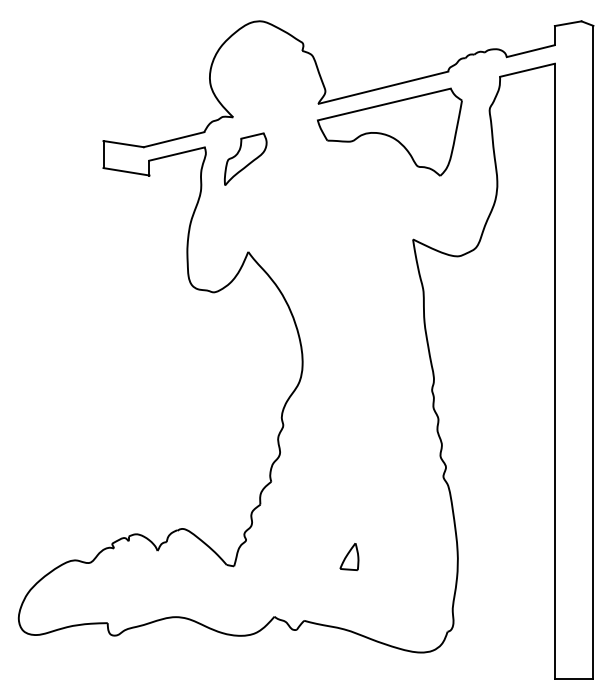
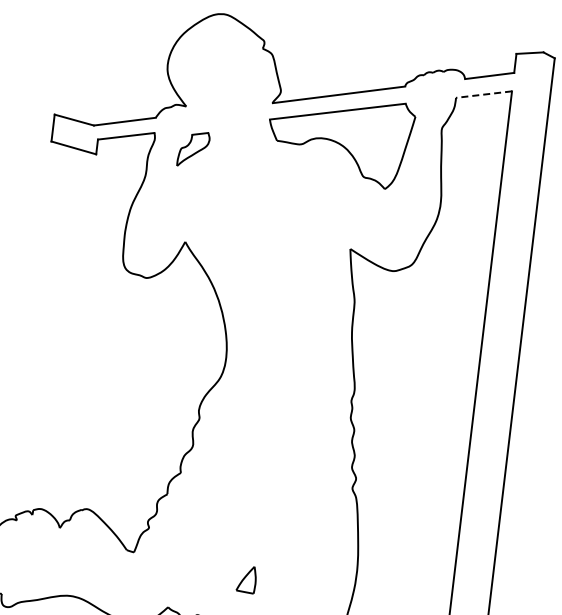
line: (527, 70) -> (484, 94), solid -> dashed
part: (245, 158) -> (193, 148), size x0.7
part: (349, 556) -> (247, 579), moved

